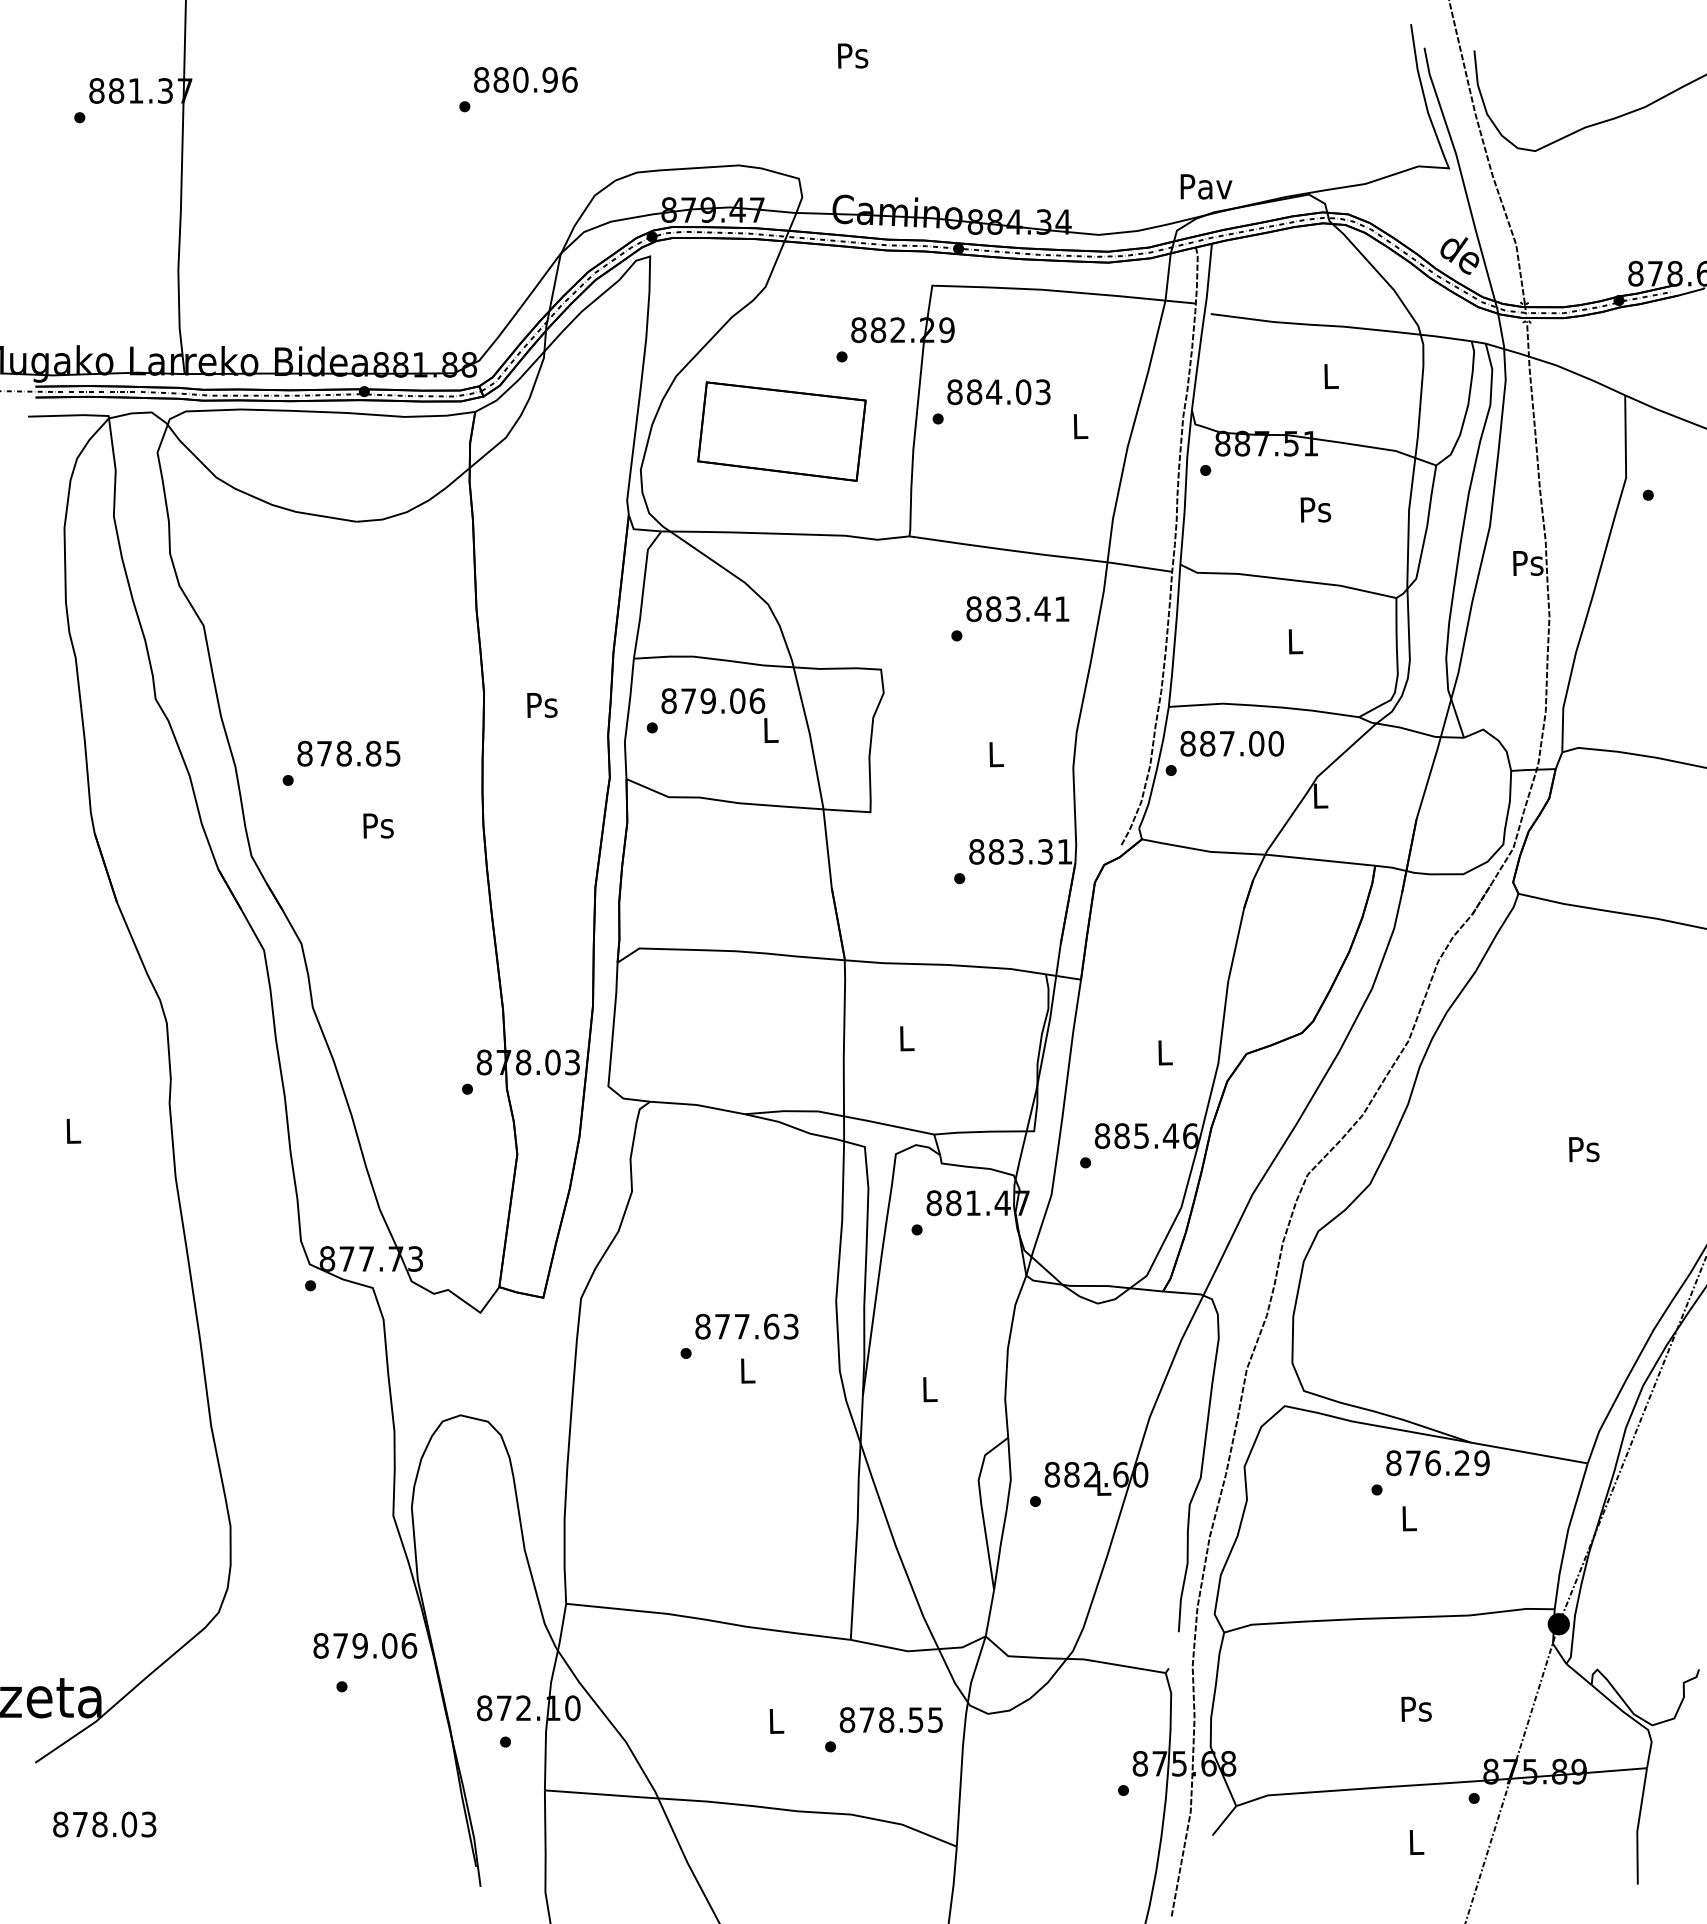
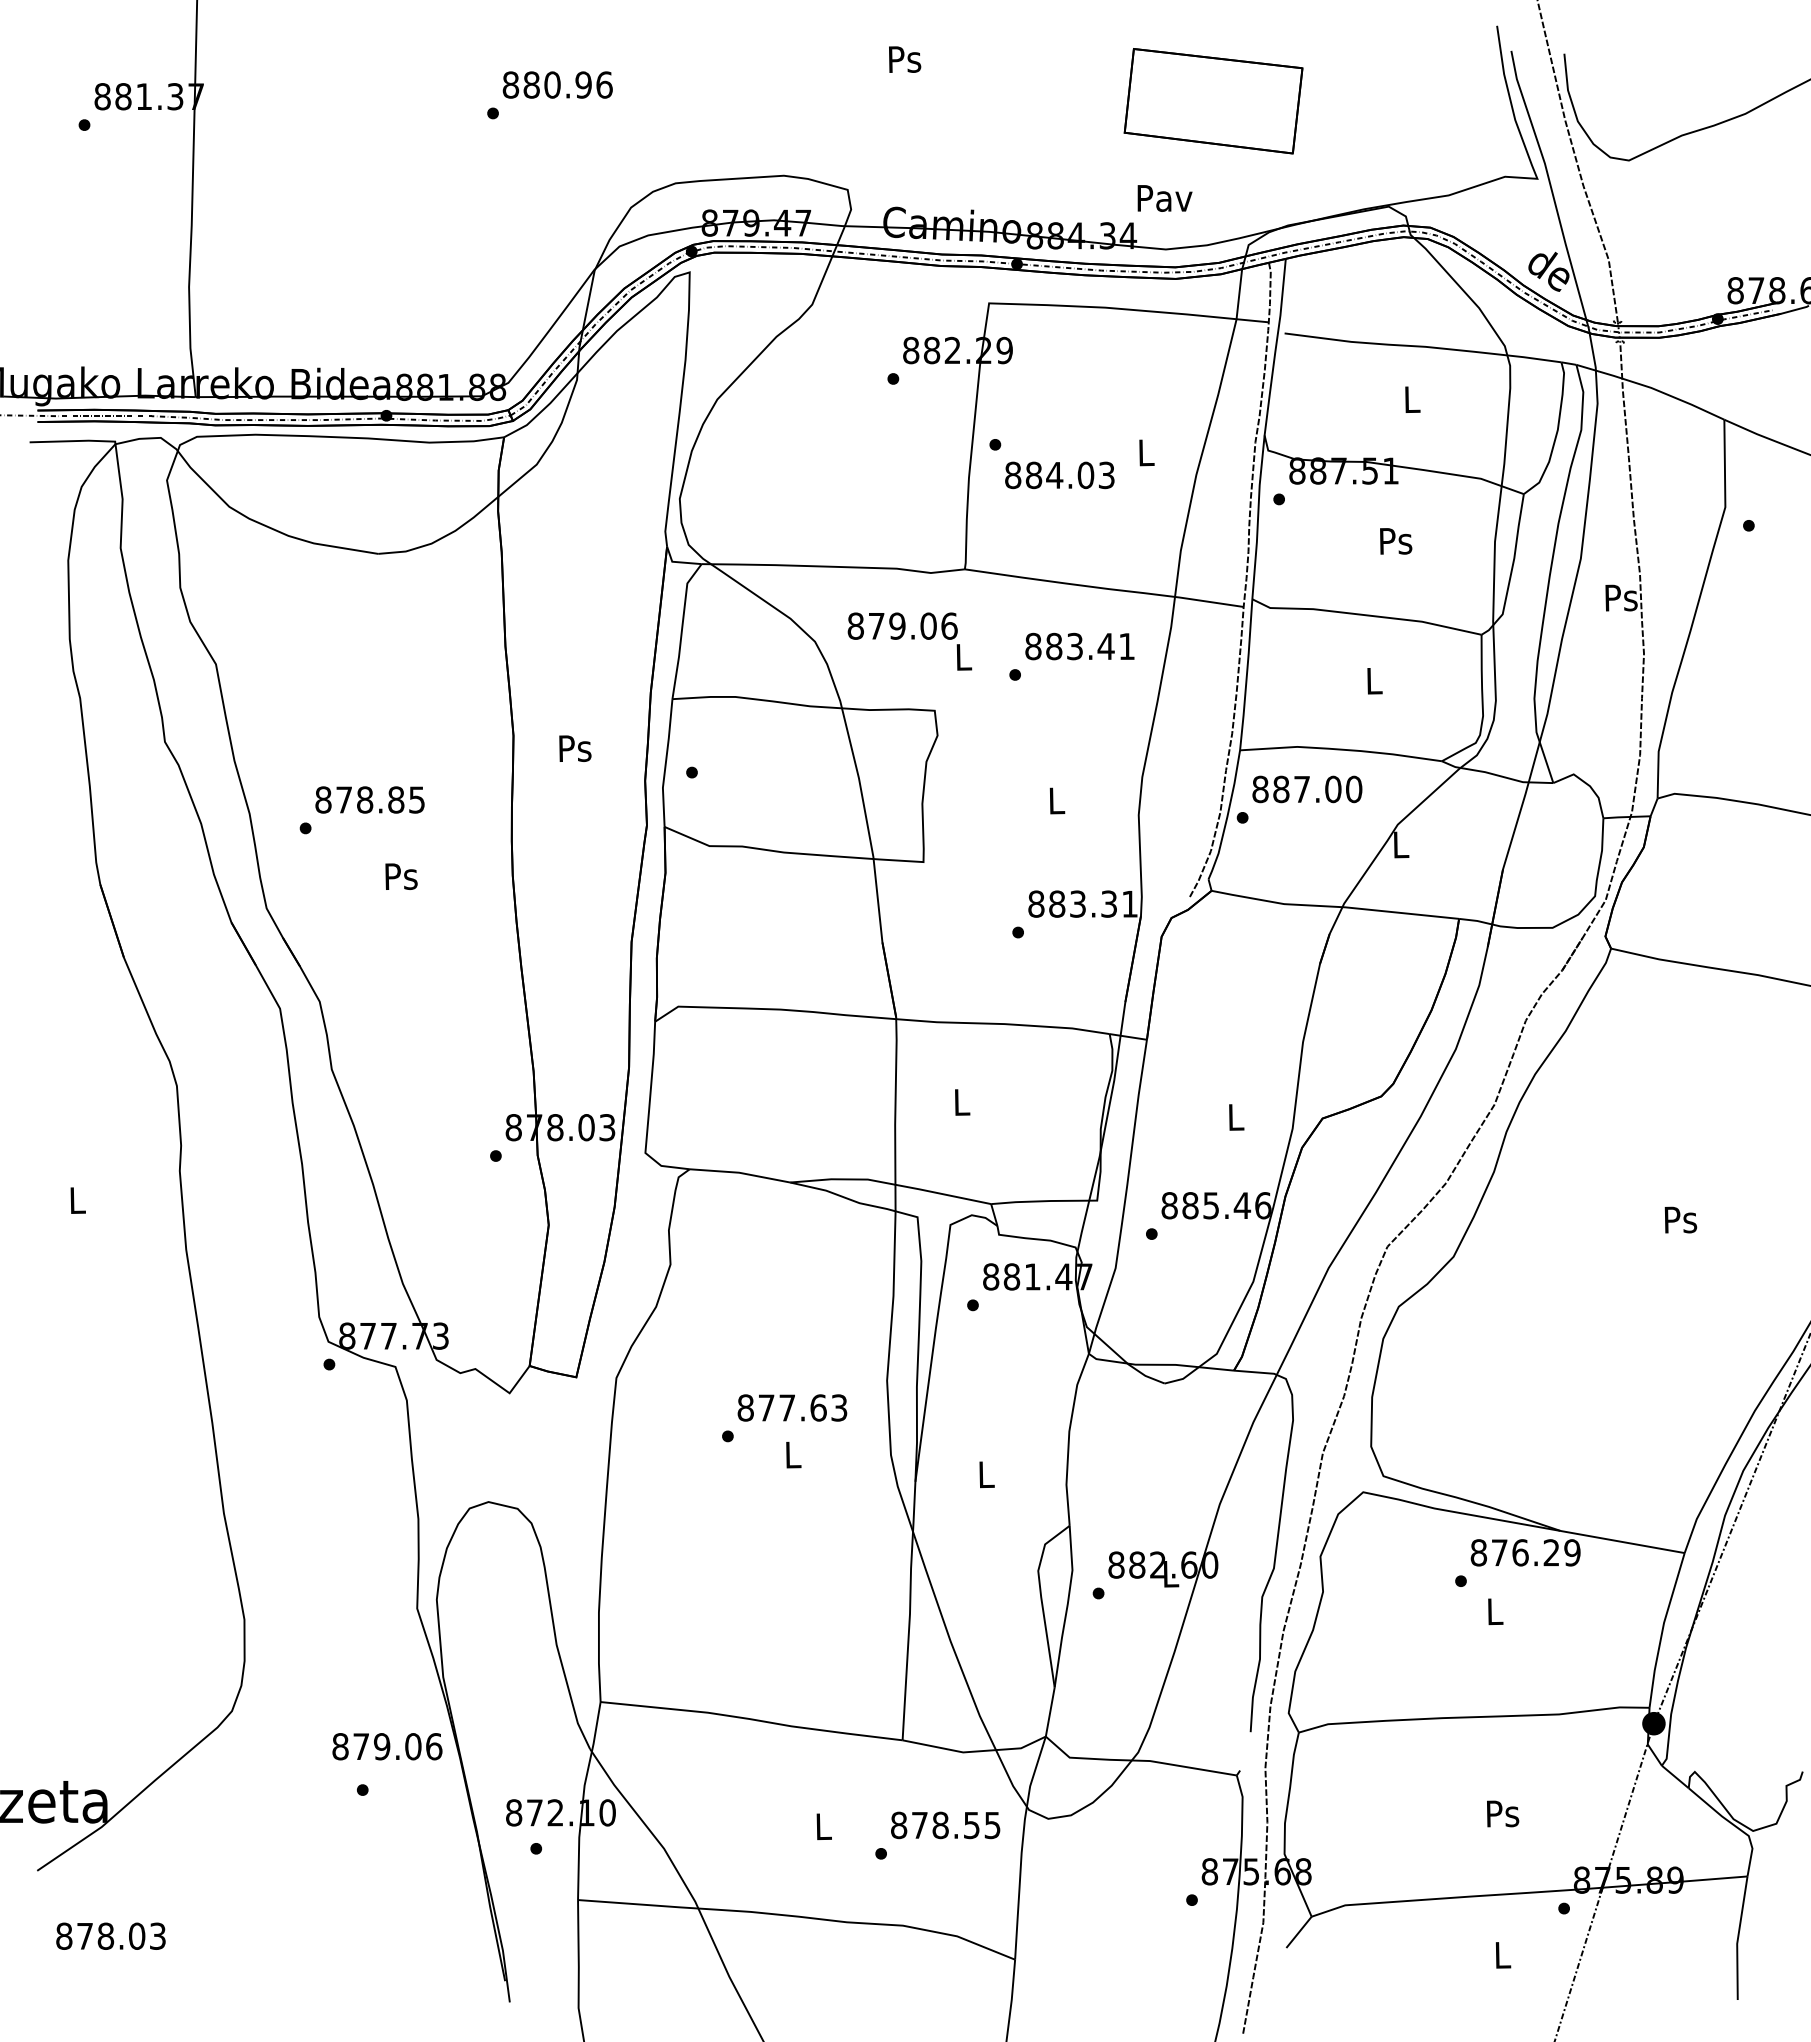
text: (1205, 186) -> (1164, 198), moved
text: (998, 392) -> (1059, 475), moved
part: (781, 431) -> (1213, 101), moved
text: (719, 715) -> (909, 641), moved

